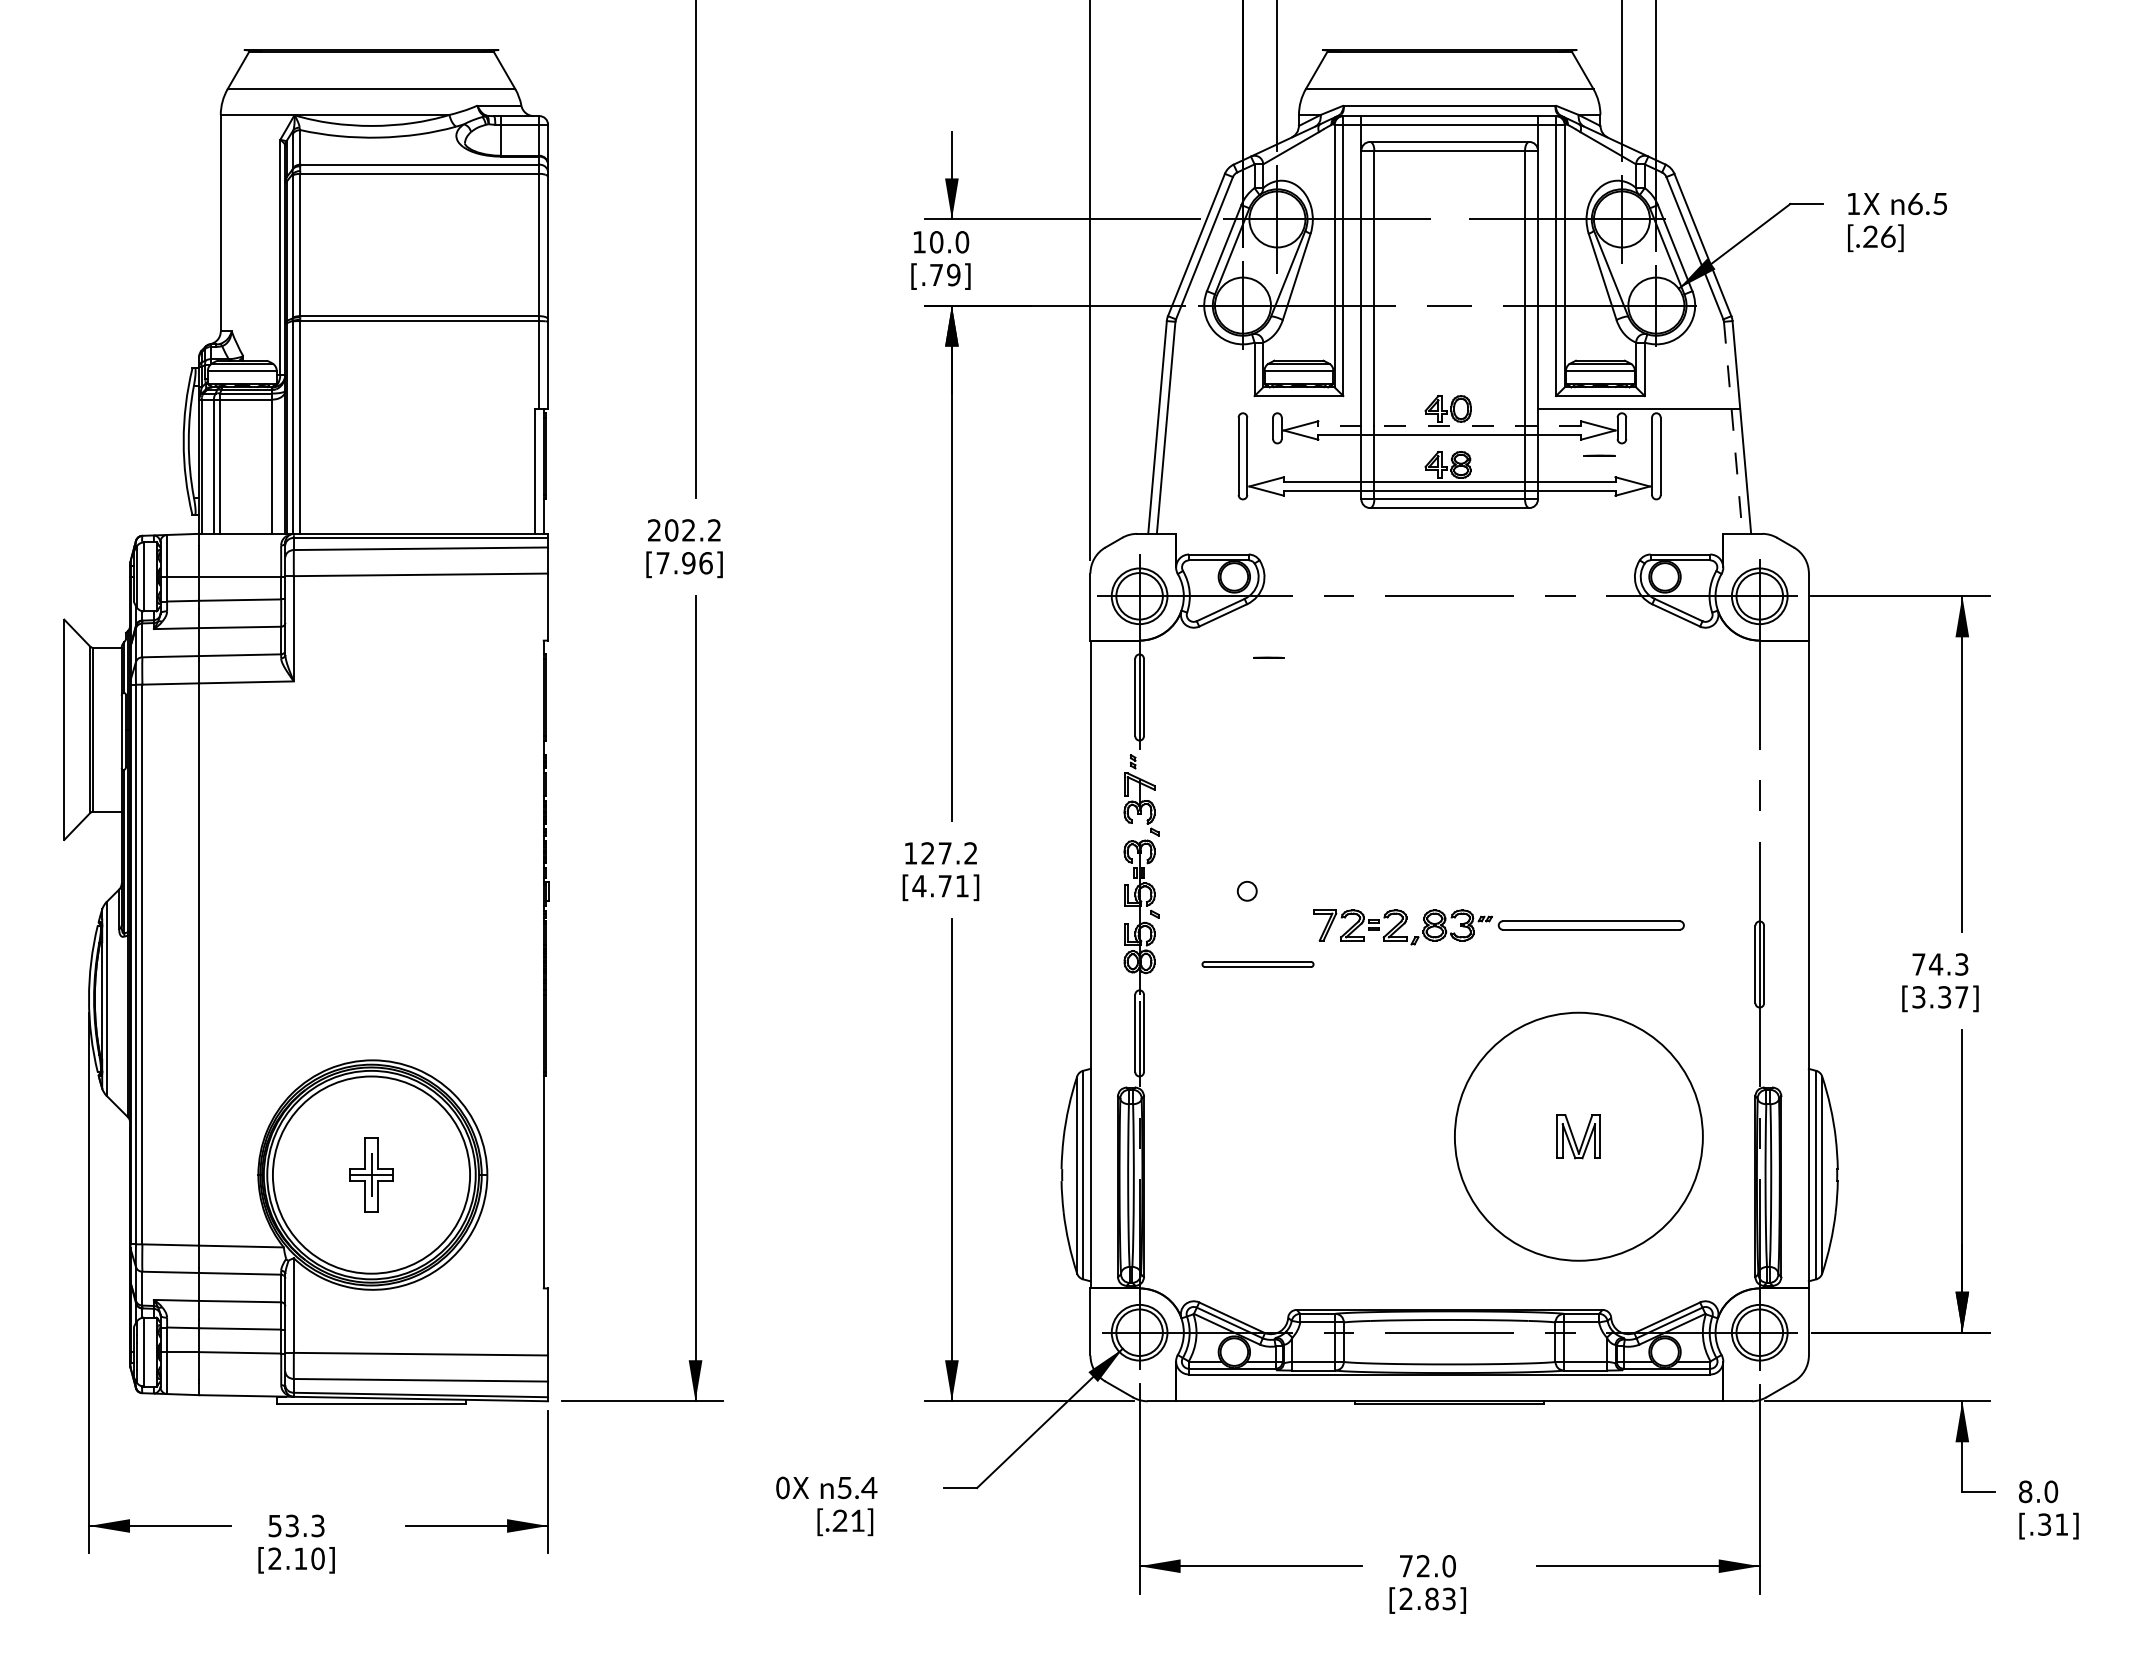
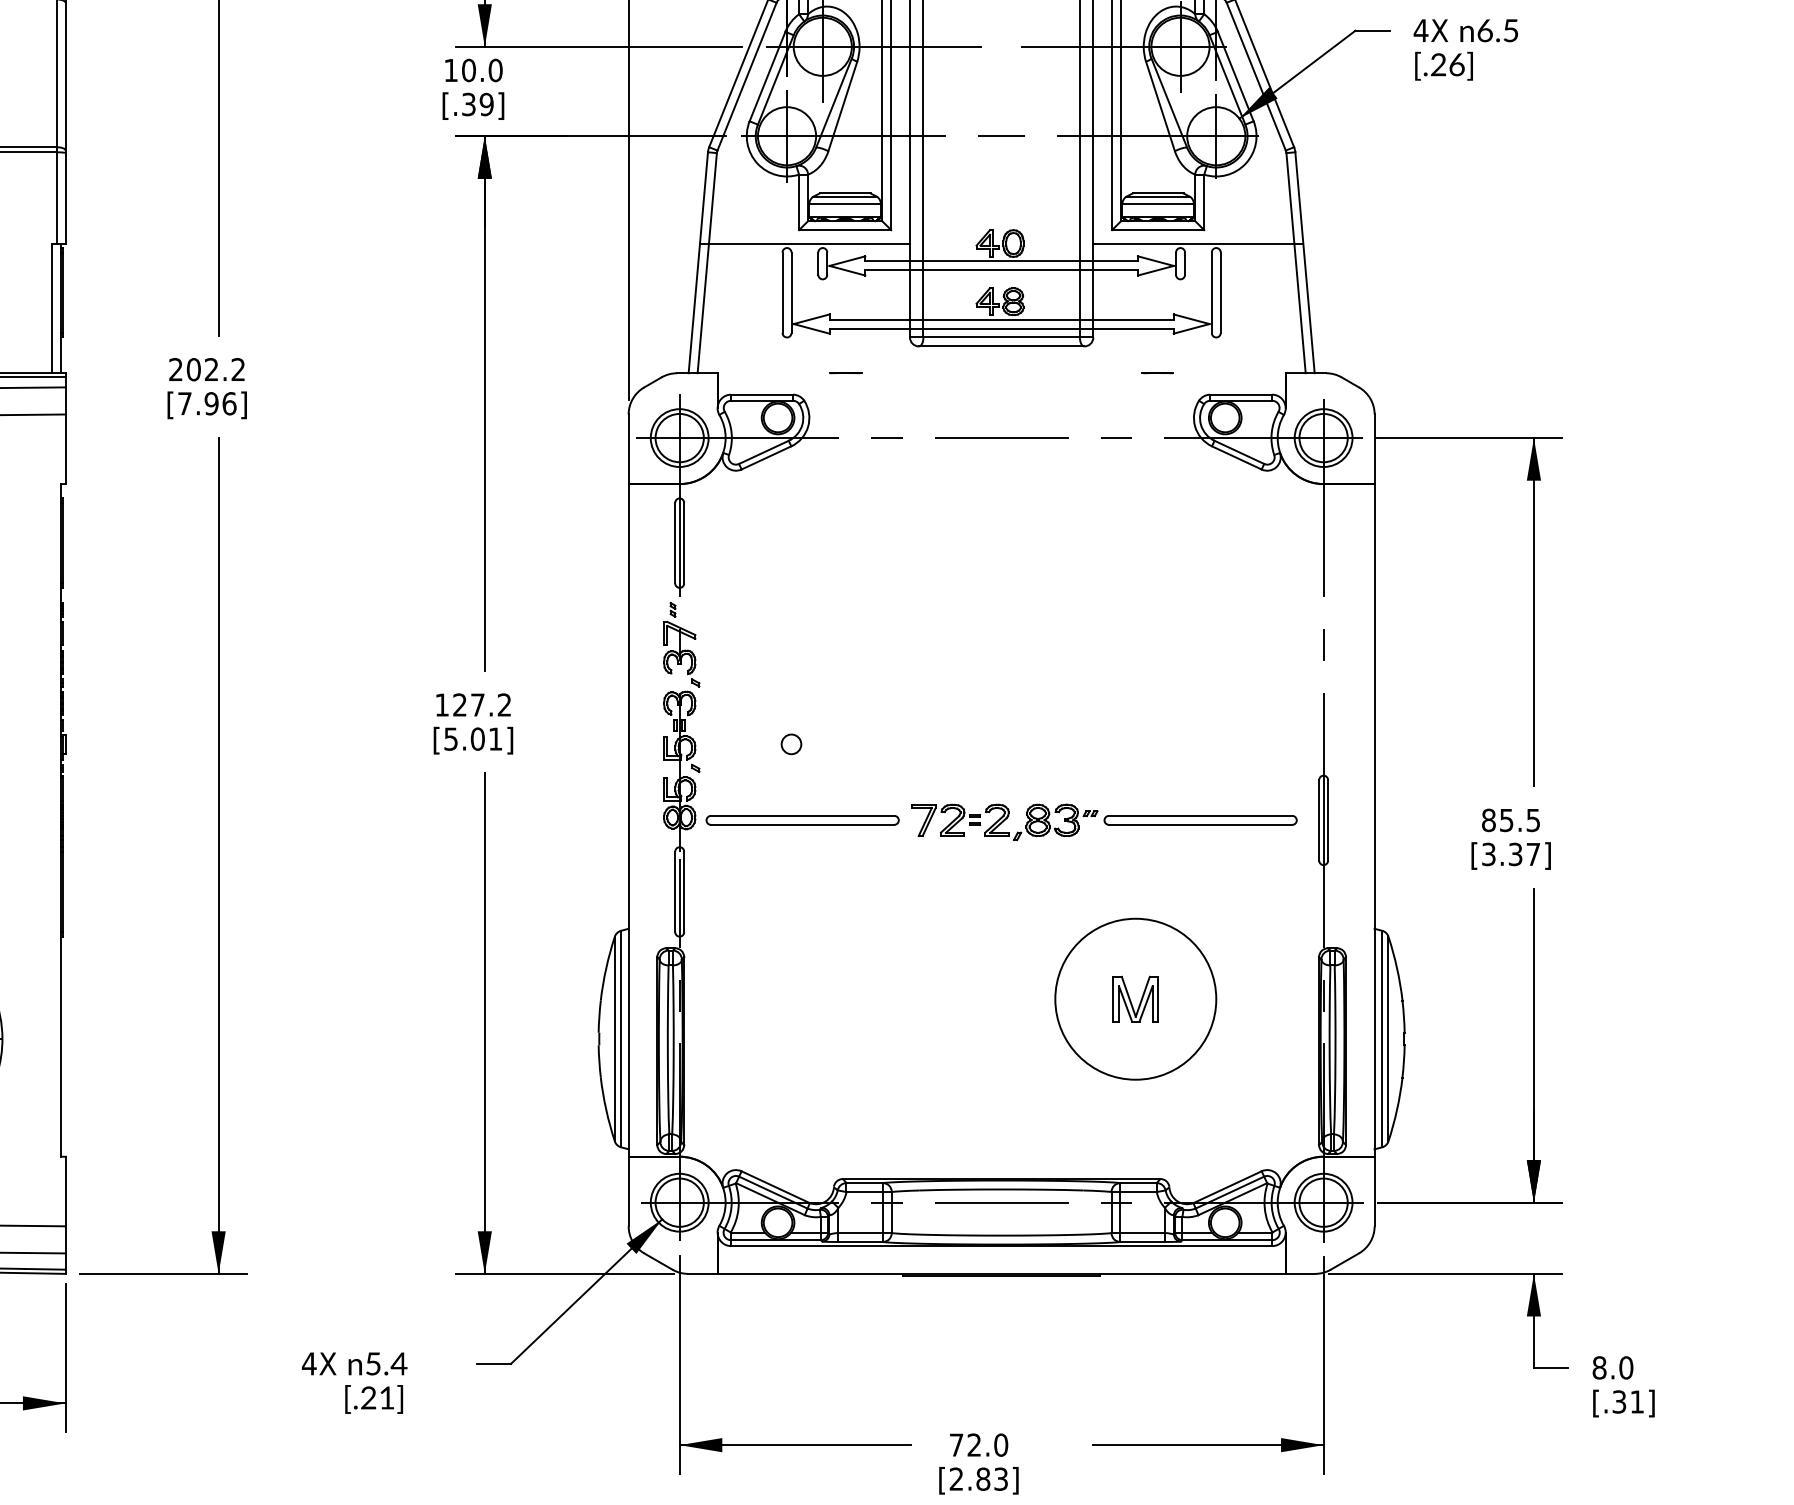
text: (1853, 203) -> (1420, 30), 1X -> 4X
text: (936, 274) -> (468, 103), [.79] -> [.39]
line: (1260, 408) -> (805, 243), added
line: (1449, 426) -> (1001, 261), dashed -> solid
line: (1733, 428) -> (1296, 263), dashed -> solid
line: (1599, 455) -> (1157, 372), moved
line: (1268, 657) -> (845, 372), moved
text: (931, 886) -> (463, 739), [4.71] -> [5.01]
part: (1498, 927) -> (1104, 822), moved
part: (1257, 964) -> (802, 820), size x1.67
text: (1940, 964) -> (1511, 820), 74.3 -> 85.5
circle: (1578, 1136) -> (1135, 998), size x0.62
text: (782, 1487) -> (308, 1363), 0X -> 4X

